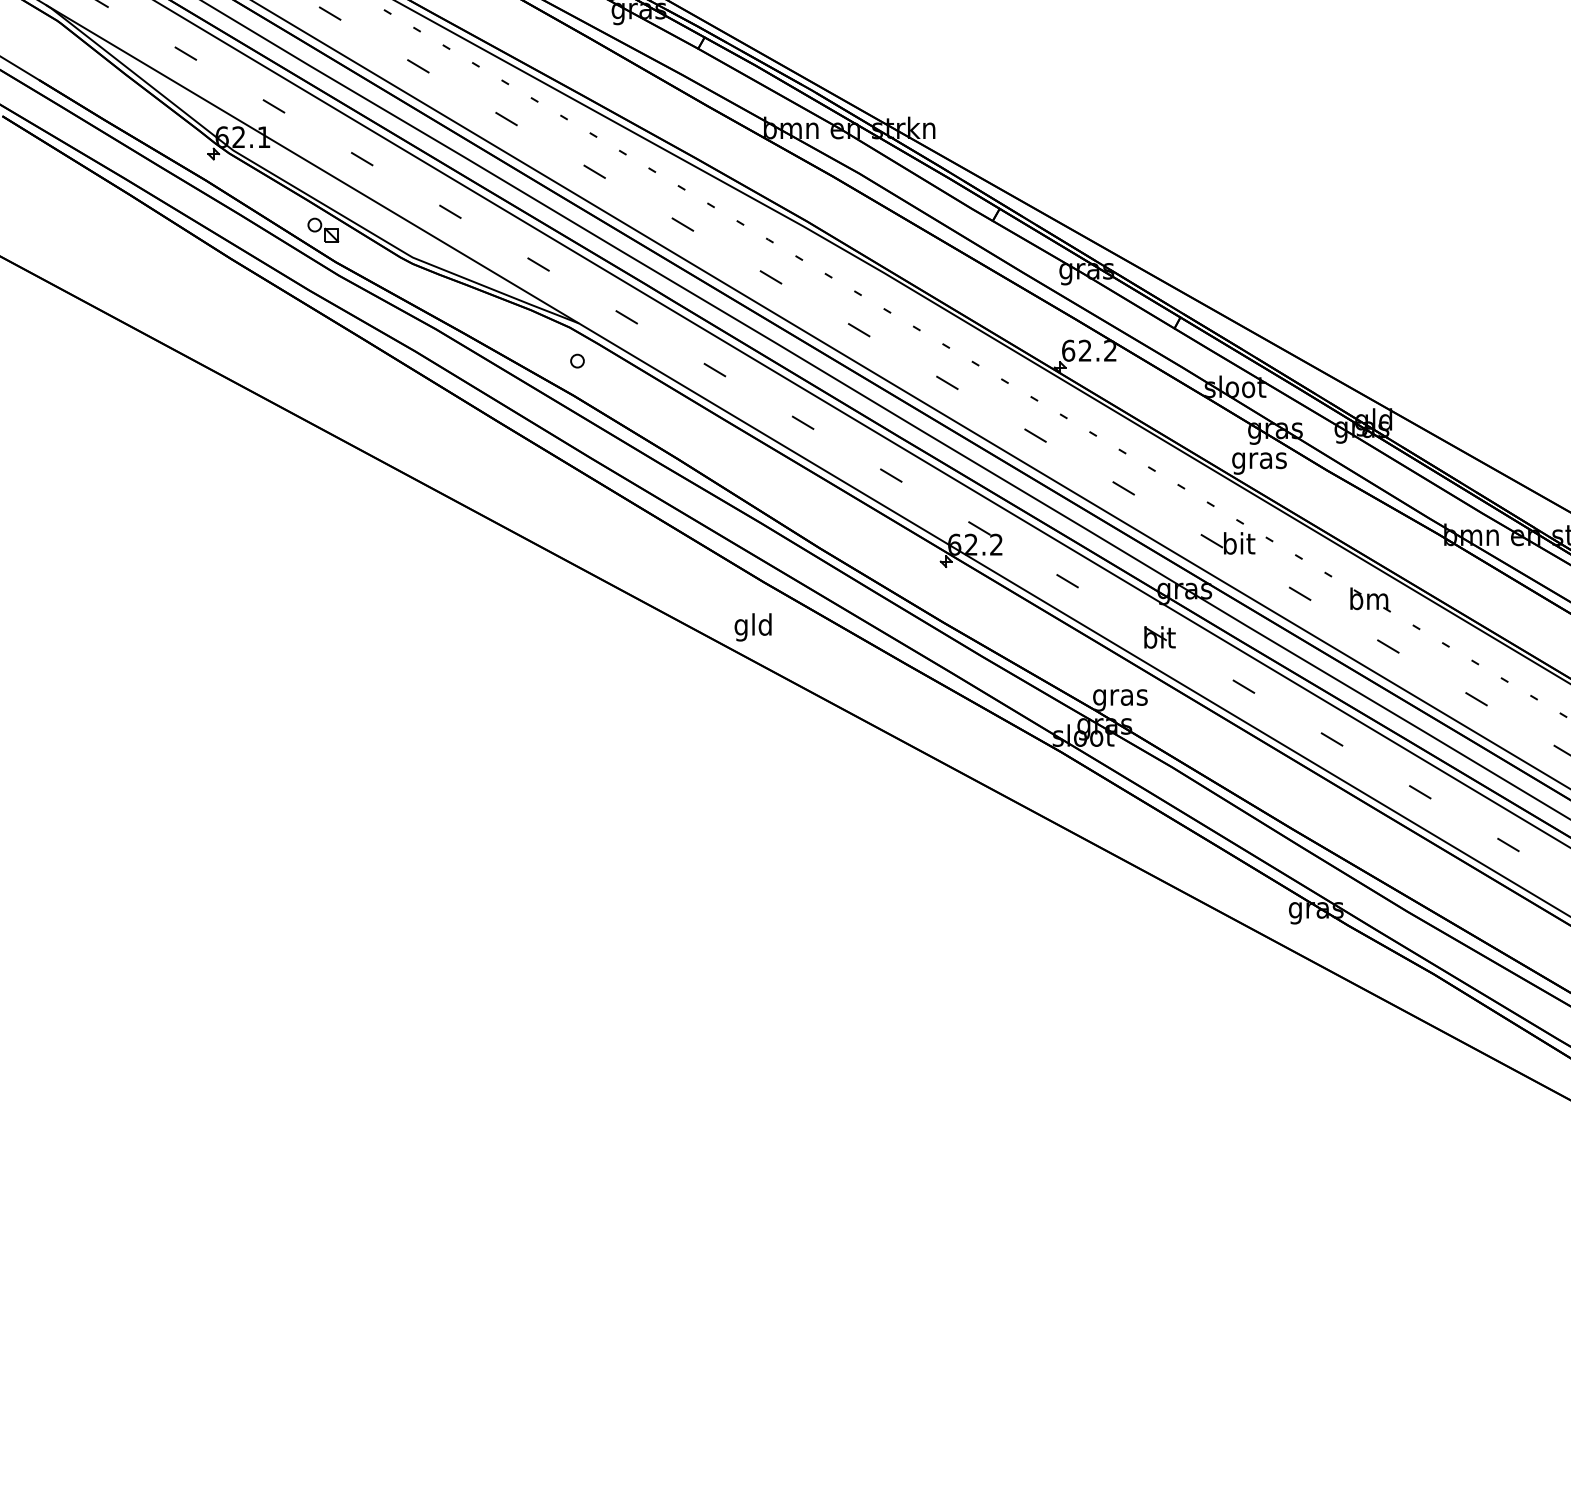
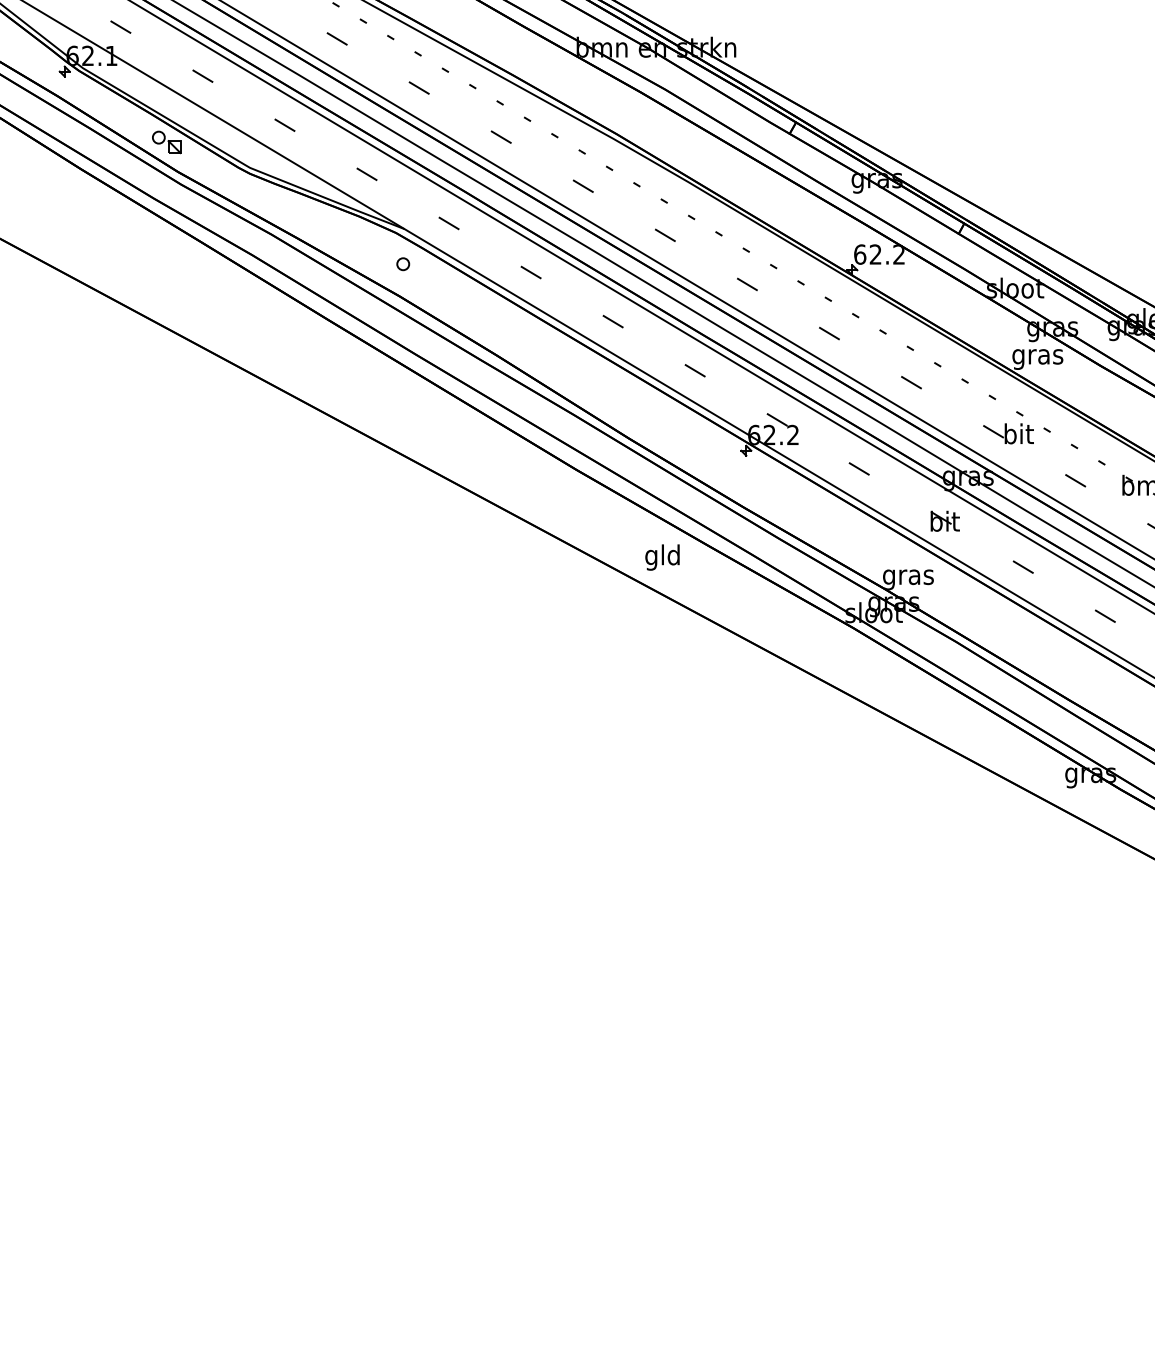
text: (752, 627) -> (661, 557), moved

